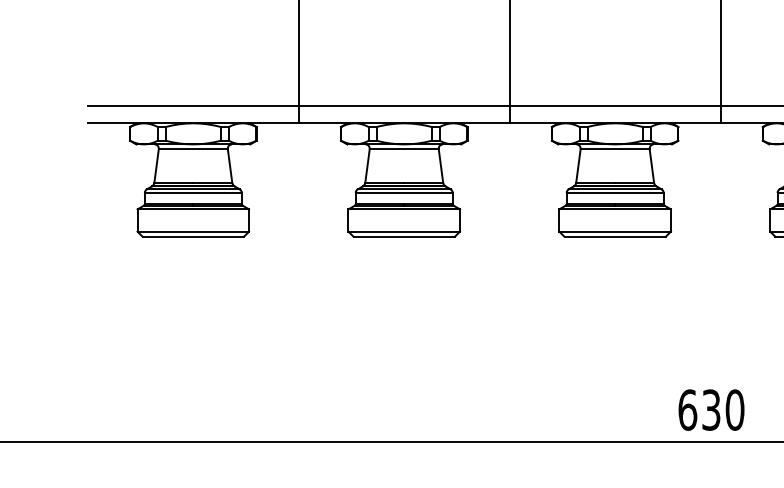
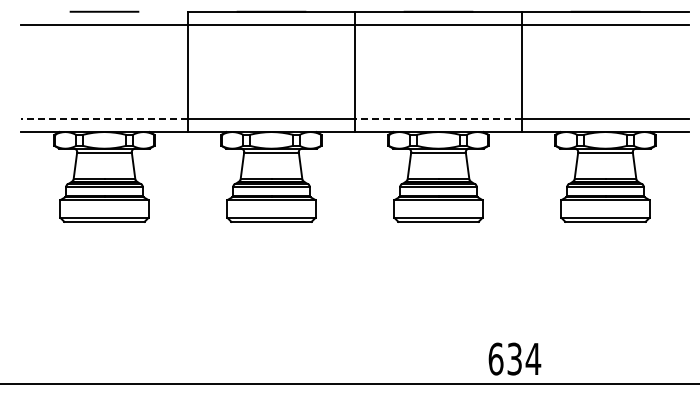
line: (193, 106) -> (104, 118), solid -> dashed
line: (615, 106) -> (438, 118), solid -> dashed
text: (735, 409) -> (533, 358), 630 -> 634

